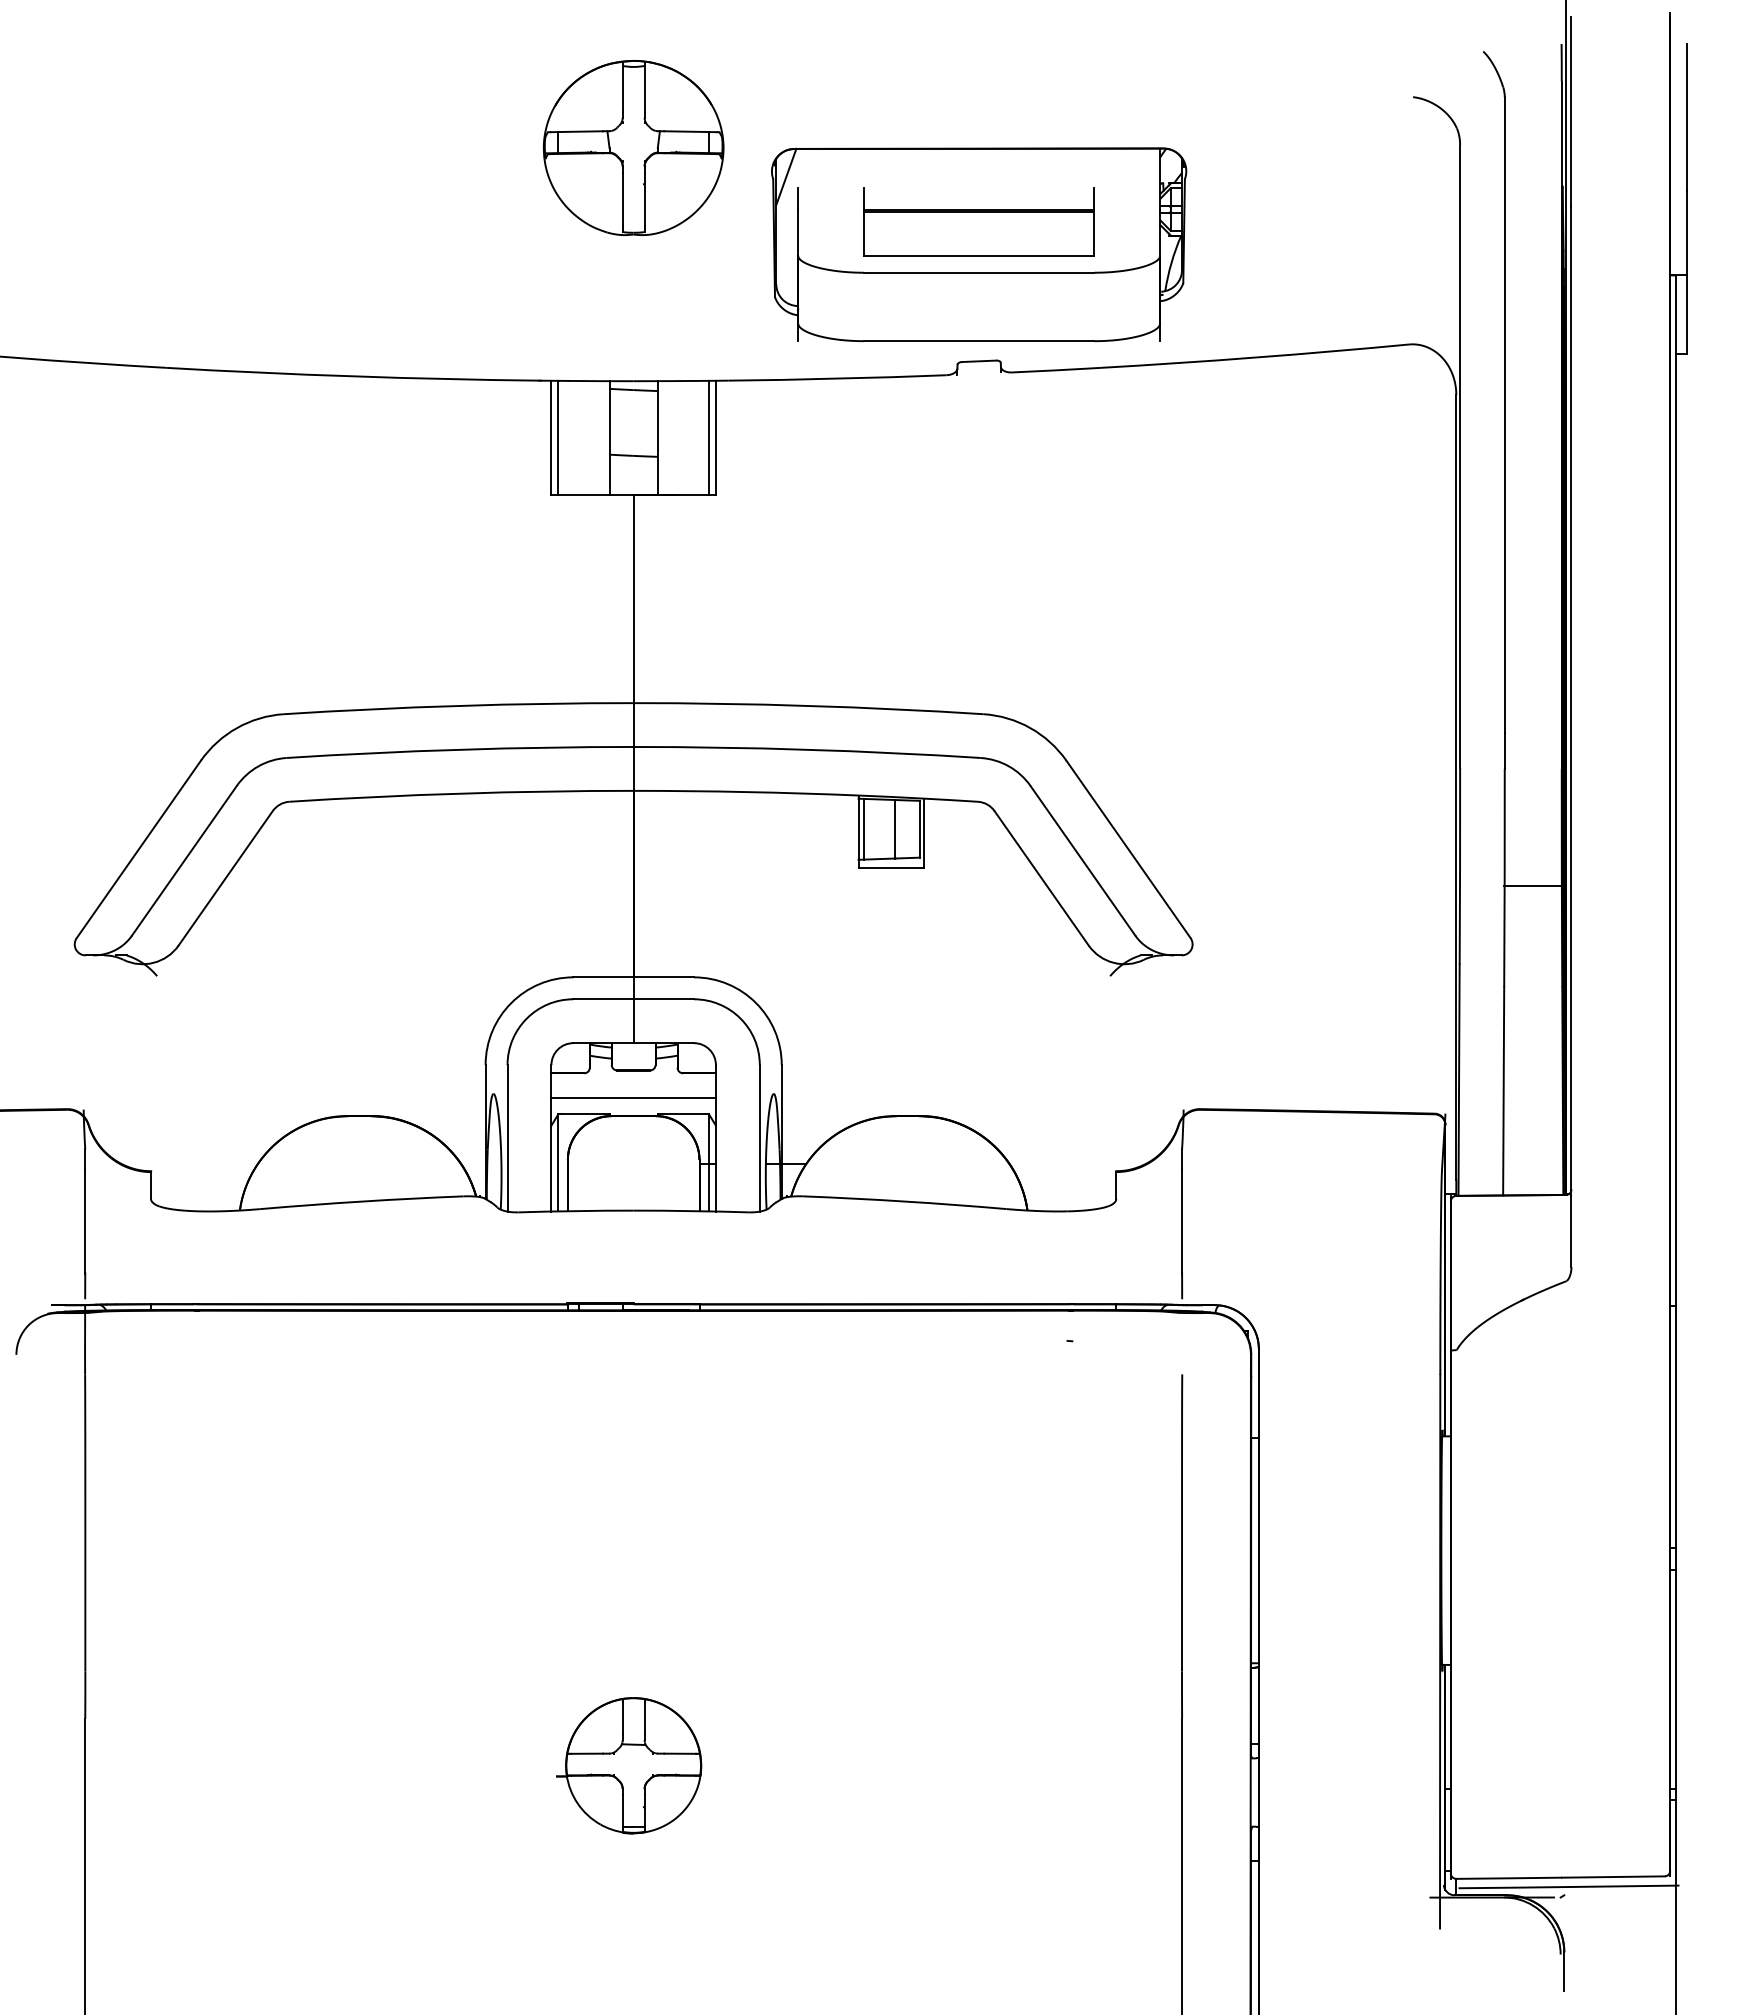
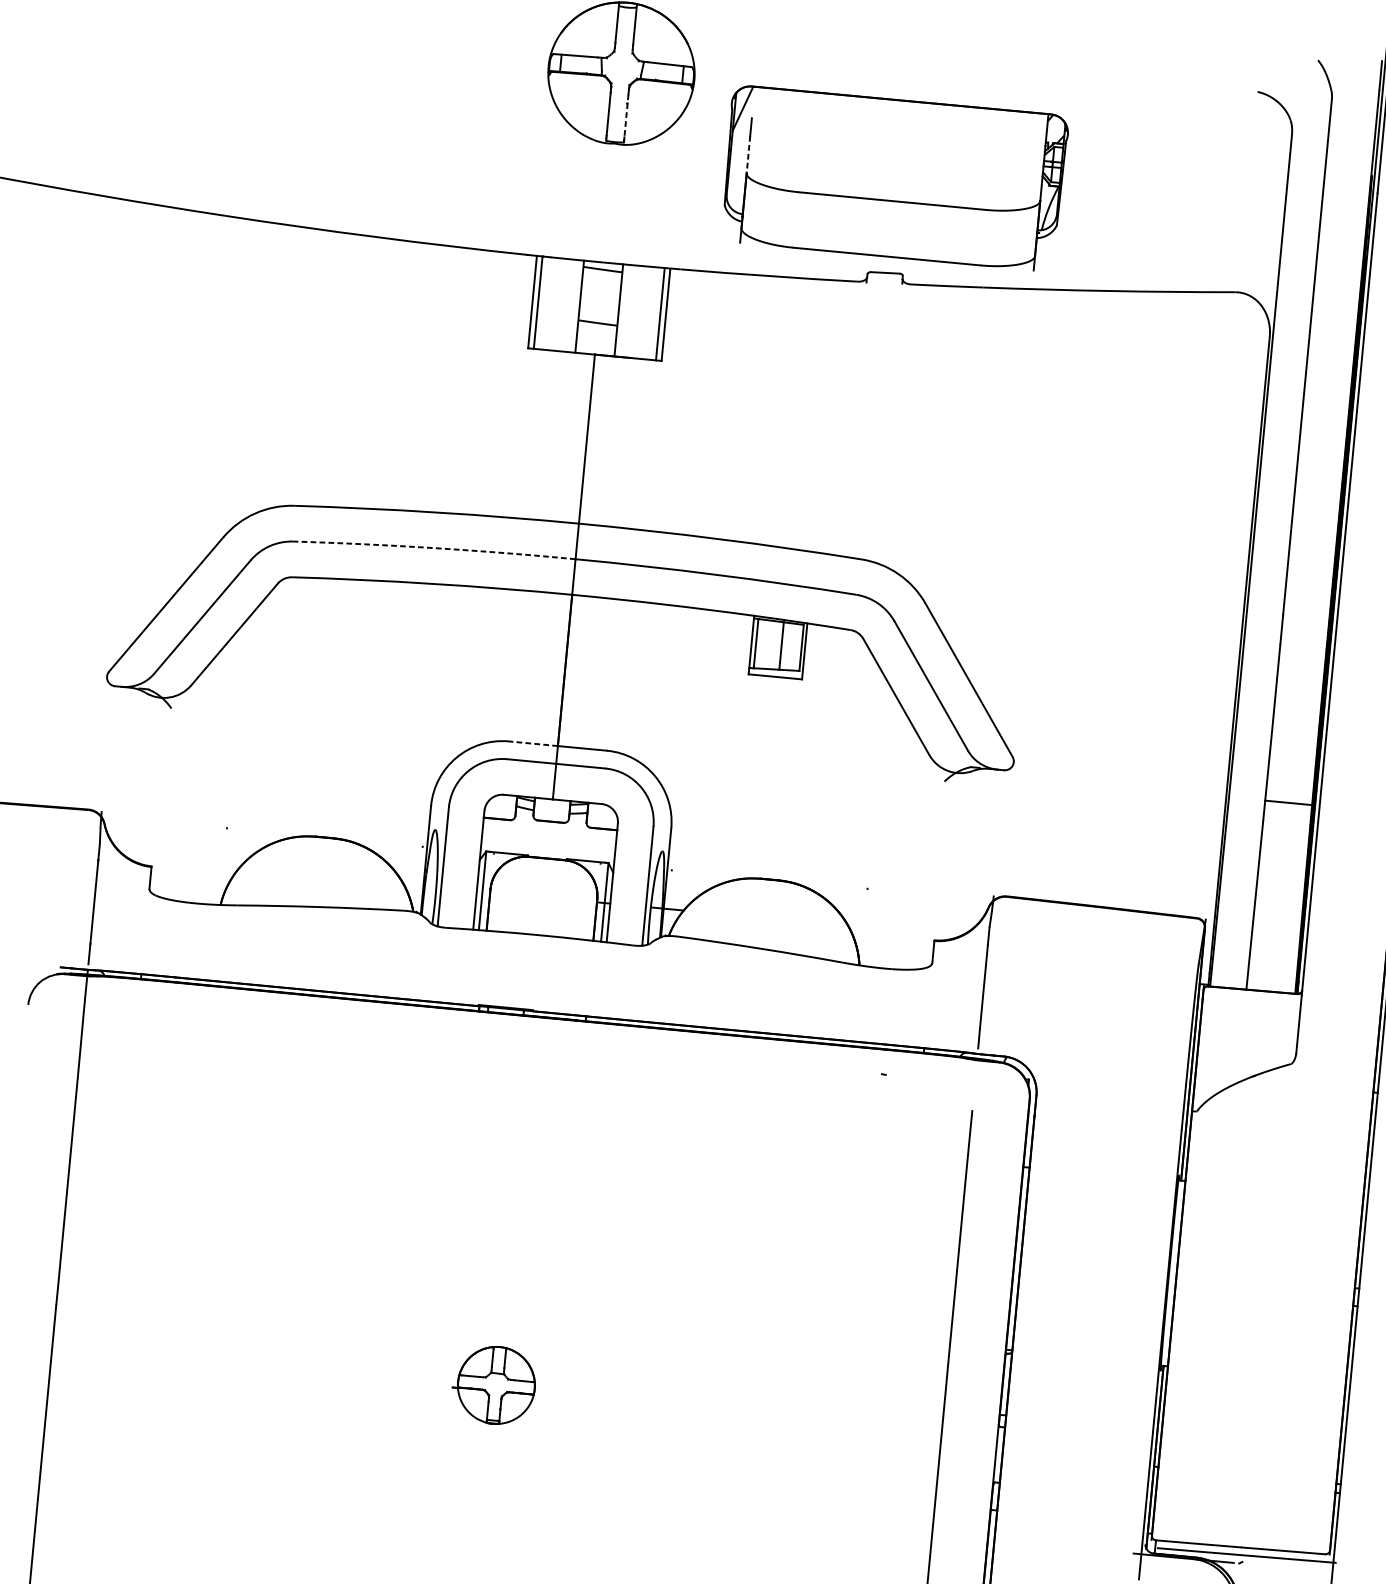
line: (644, 199) -> (626, 115), solid -> dashed
part: (978, 221) -> (895, 159), removed
line: (798, 233) -> (748, 155), solid -> dashed
arc: (460, 749) -> (434, 547), solid -> dashed
line: (1533, 886) -> (1288, 803), moved
line: (603, 977) -> (533, 743), solid -> dashed
line: (633, 1098) -> (548, 844), removed
part: (629, 1765) -> (494, 1384), size x0.7

